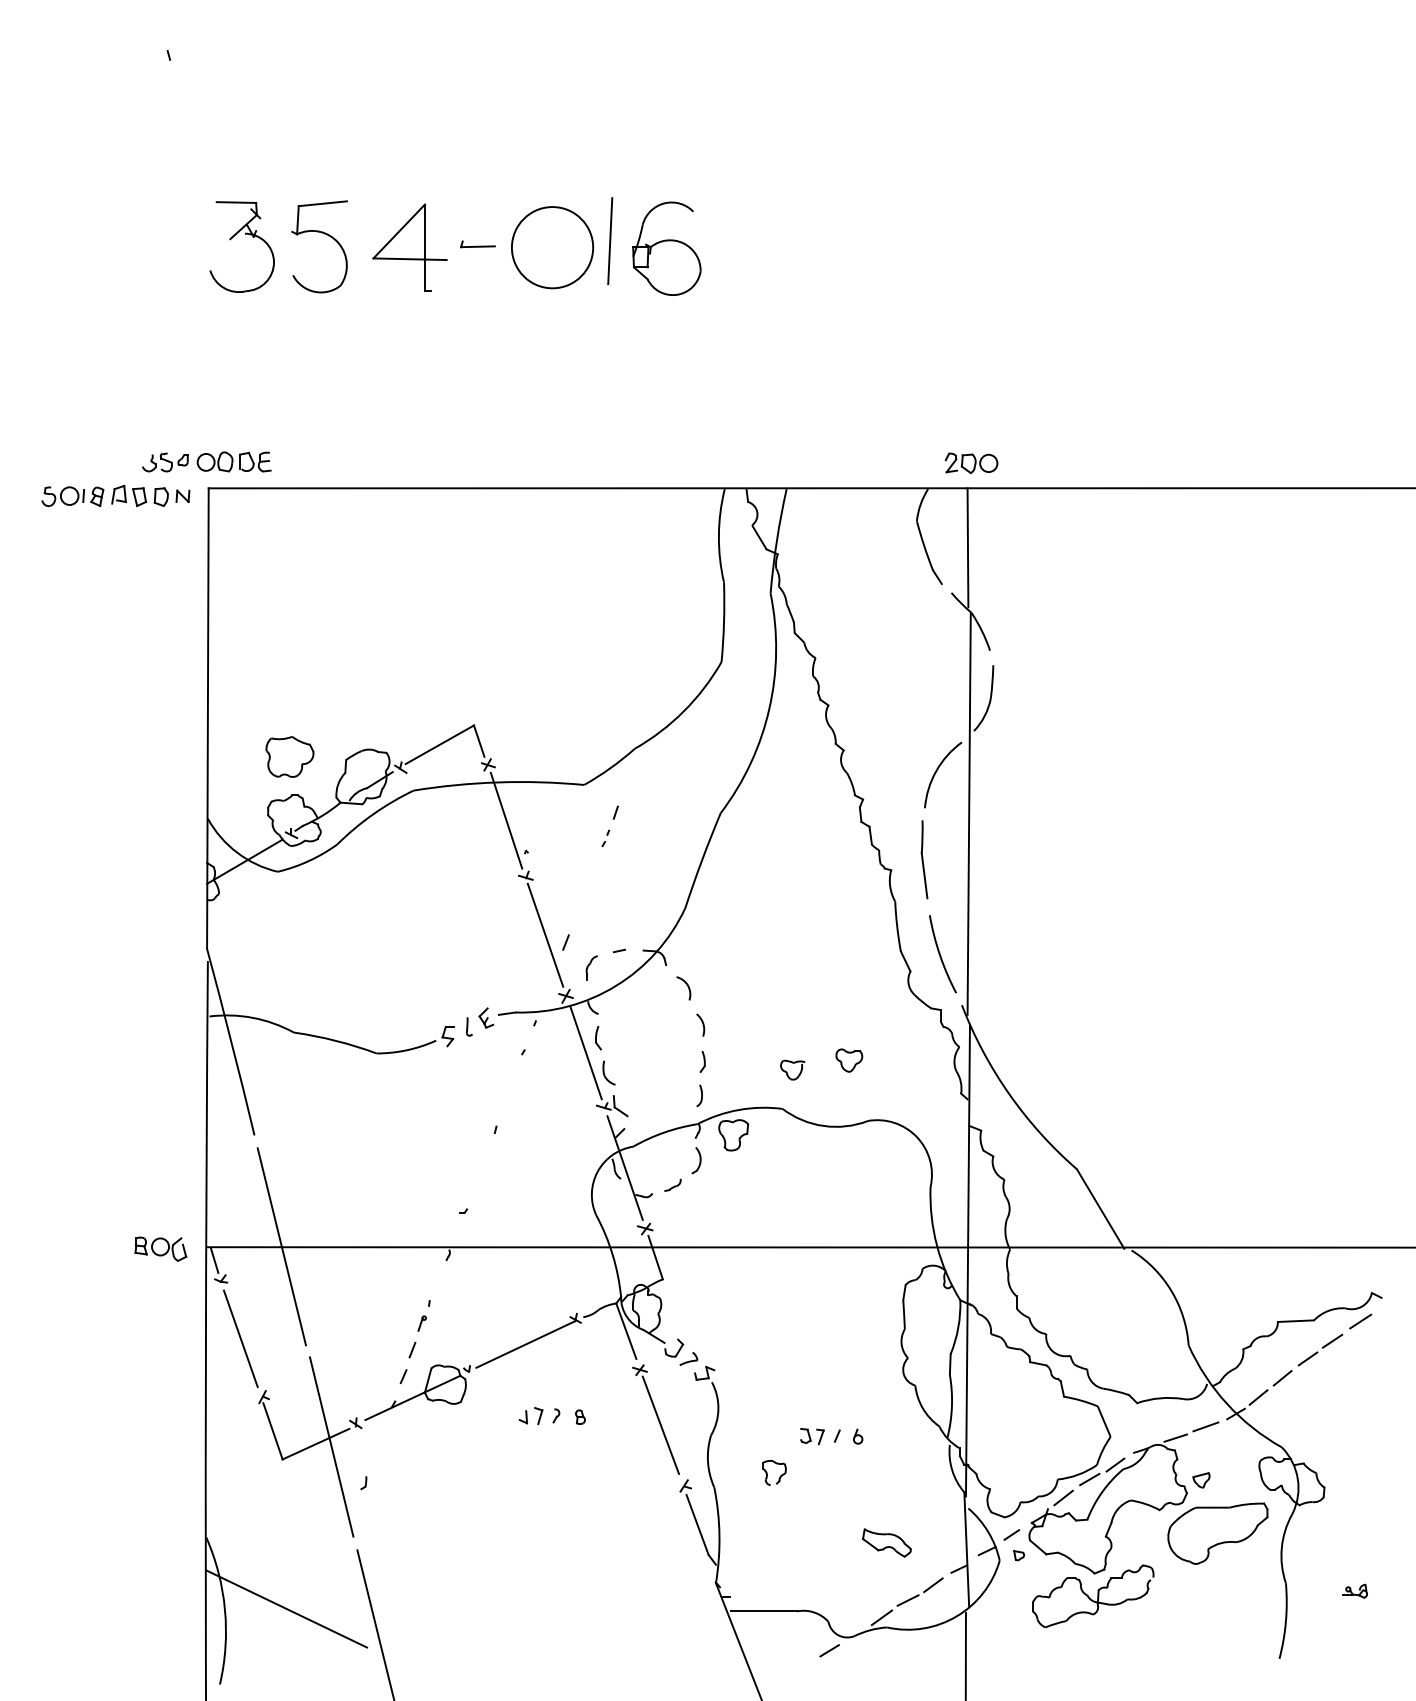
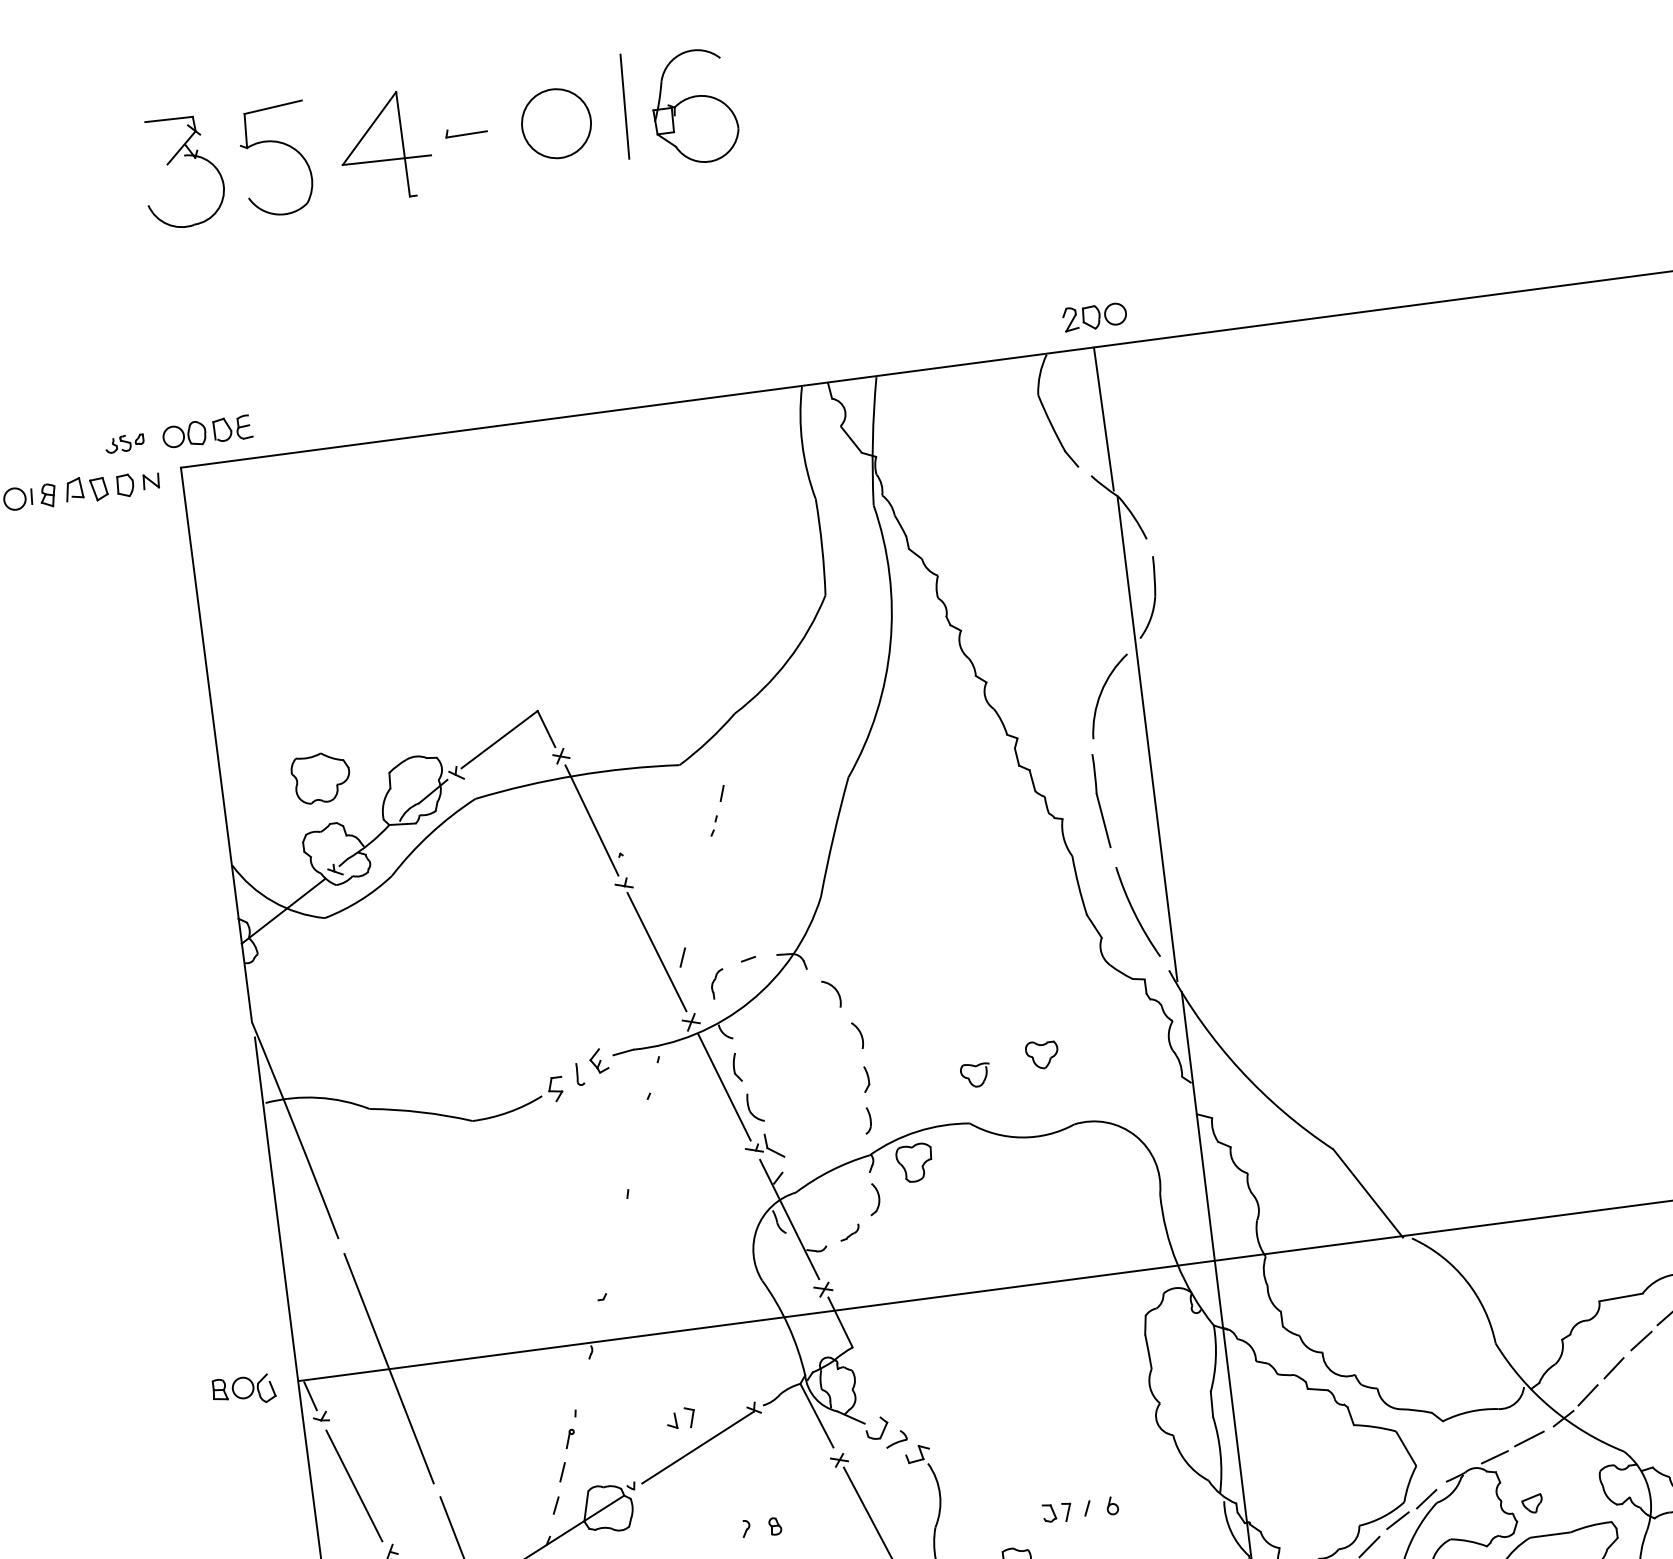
circle: (552, 247) -> (556, 123), size x0.7
part: (165, 462) -> (124, 443), size x0.7
part: (530, 1416) -> (680, 1419), moved

